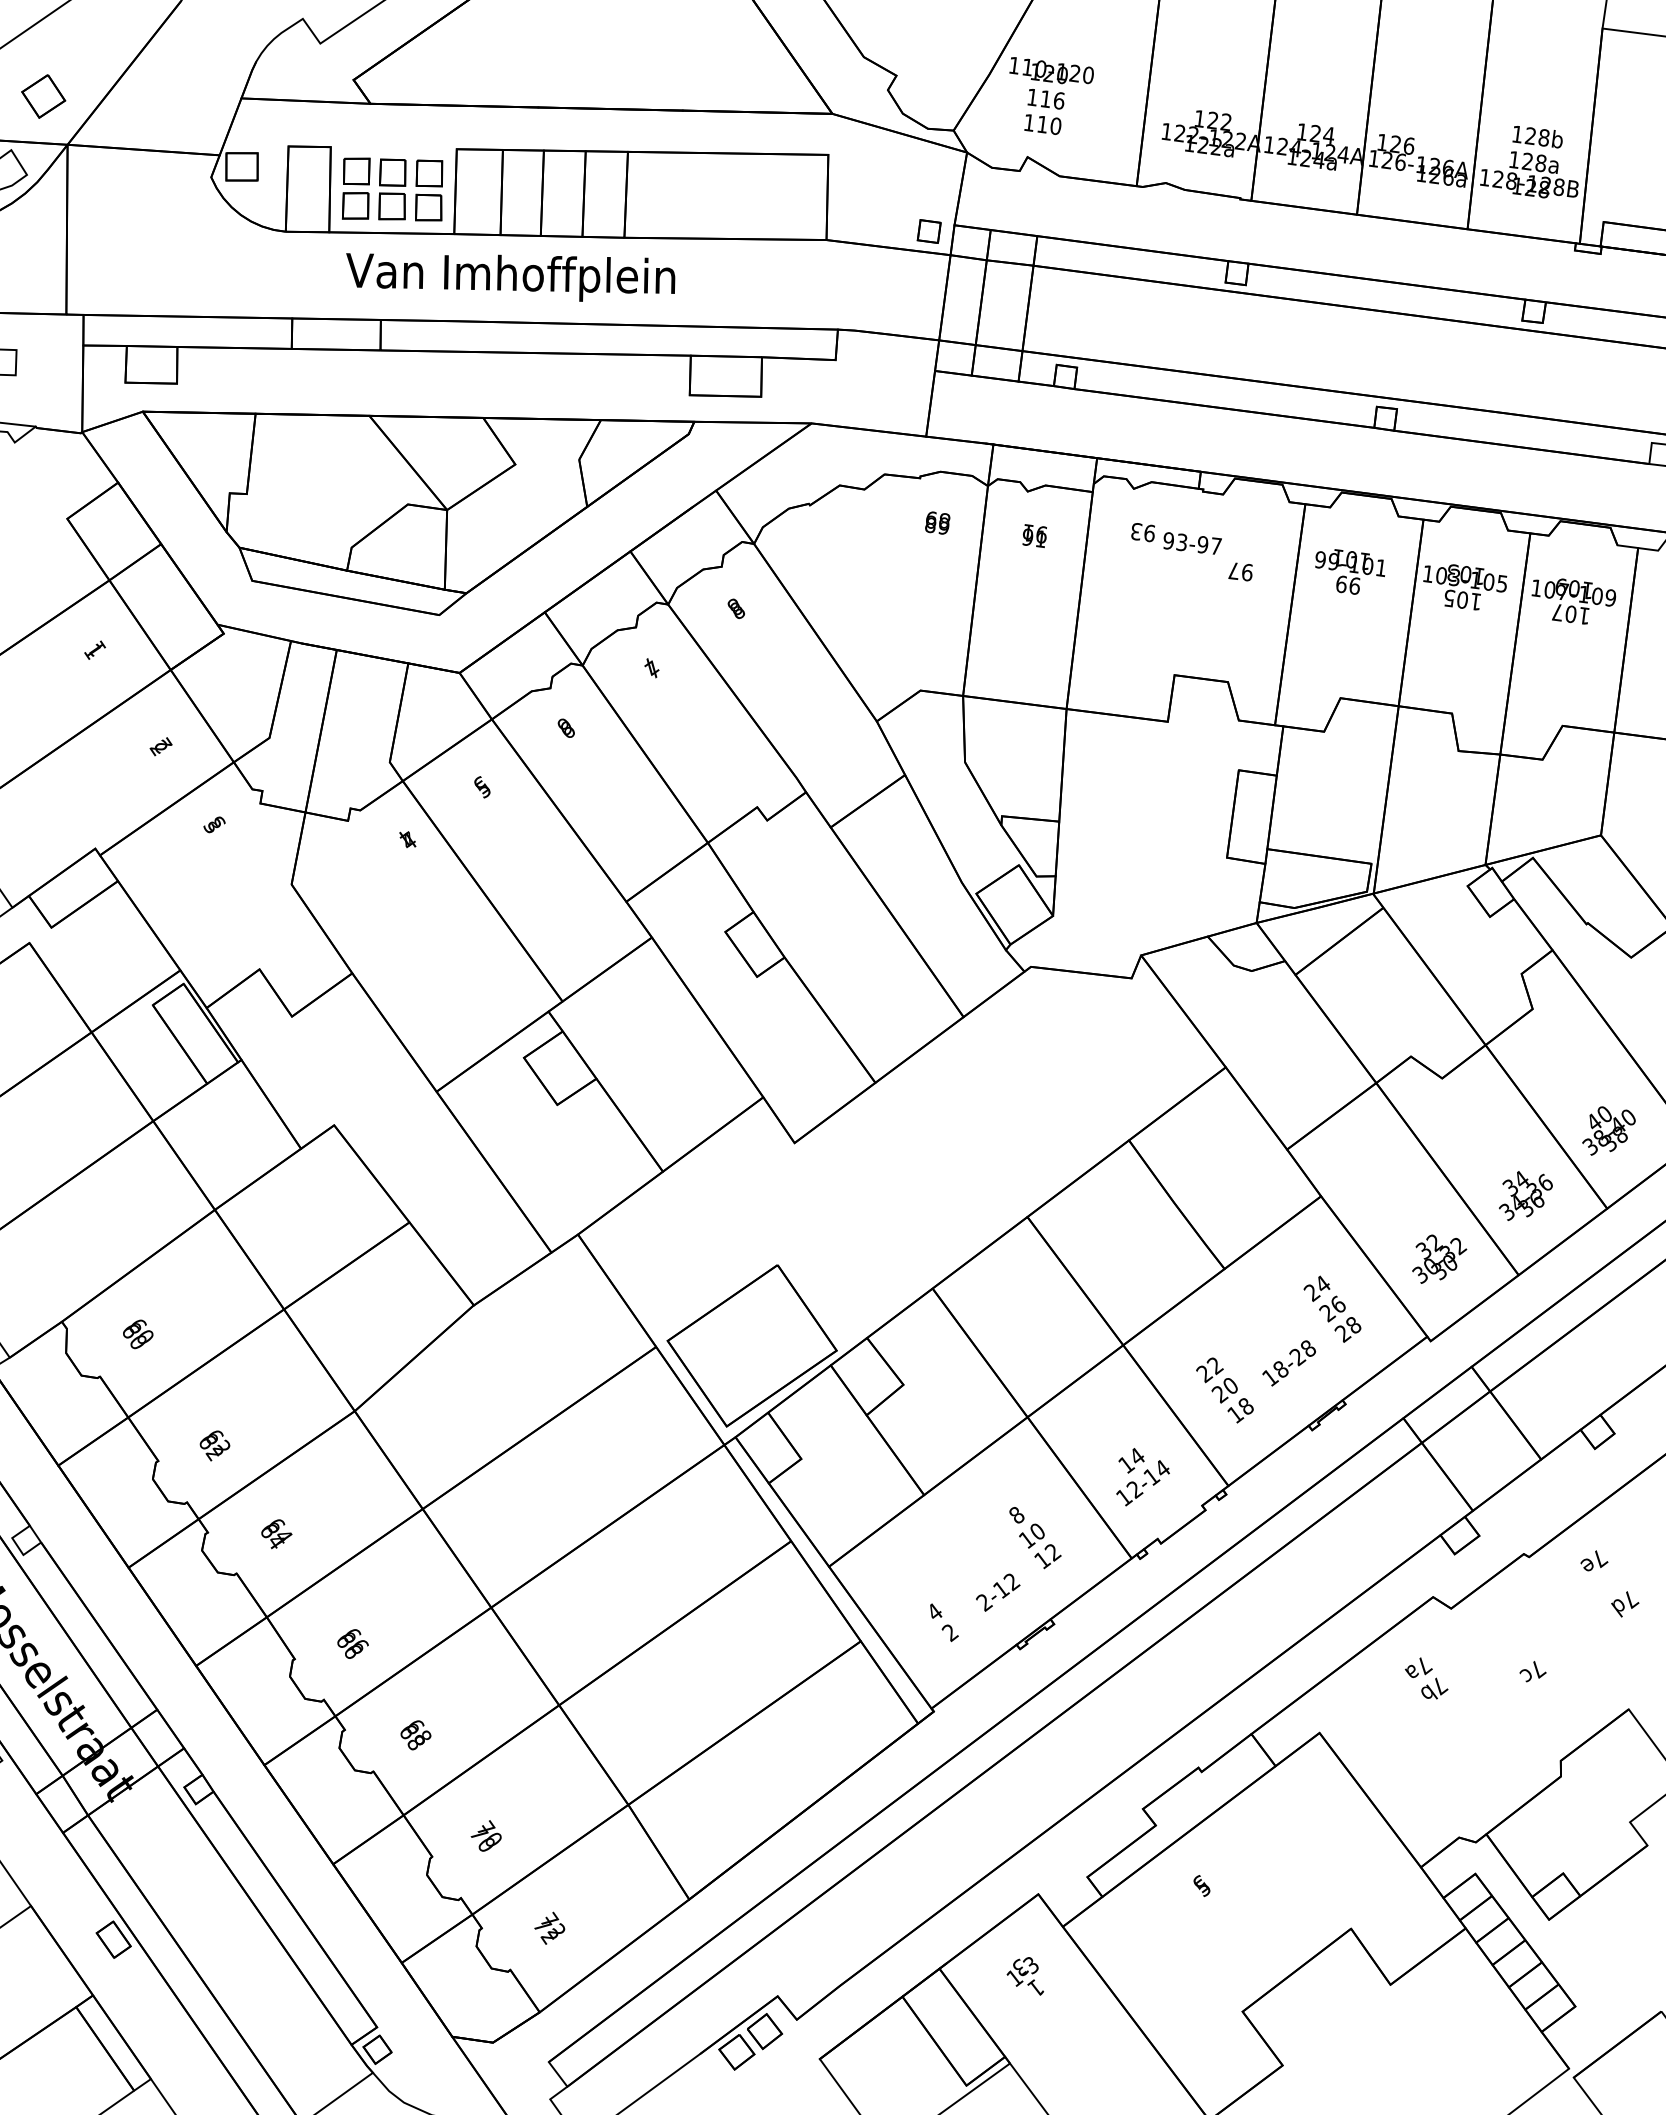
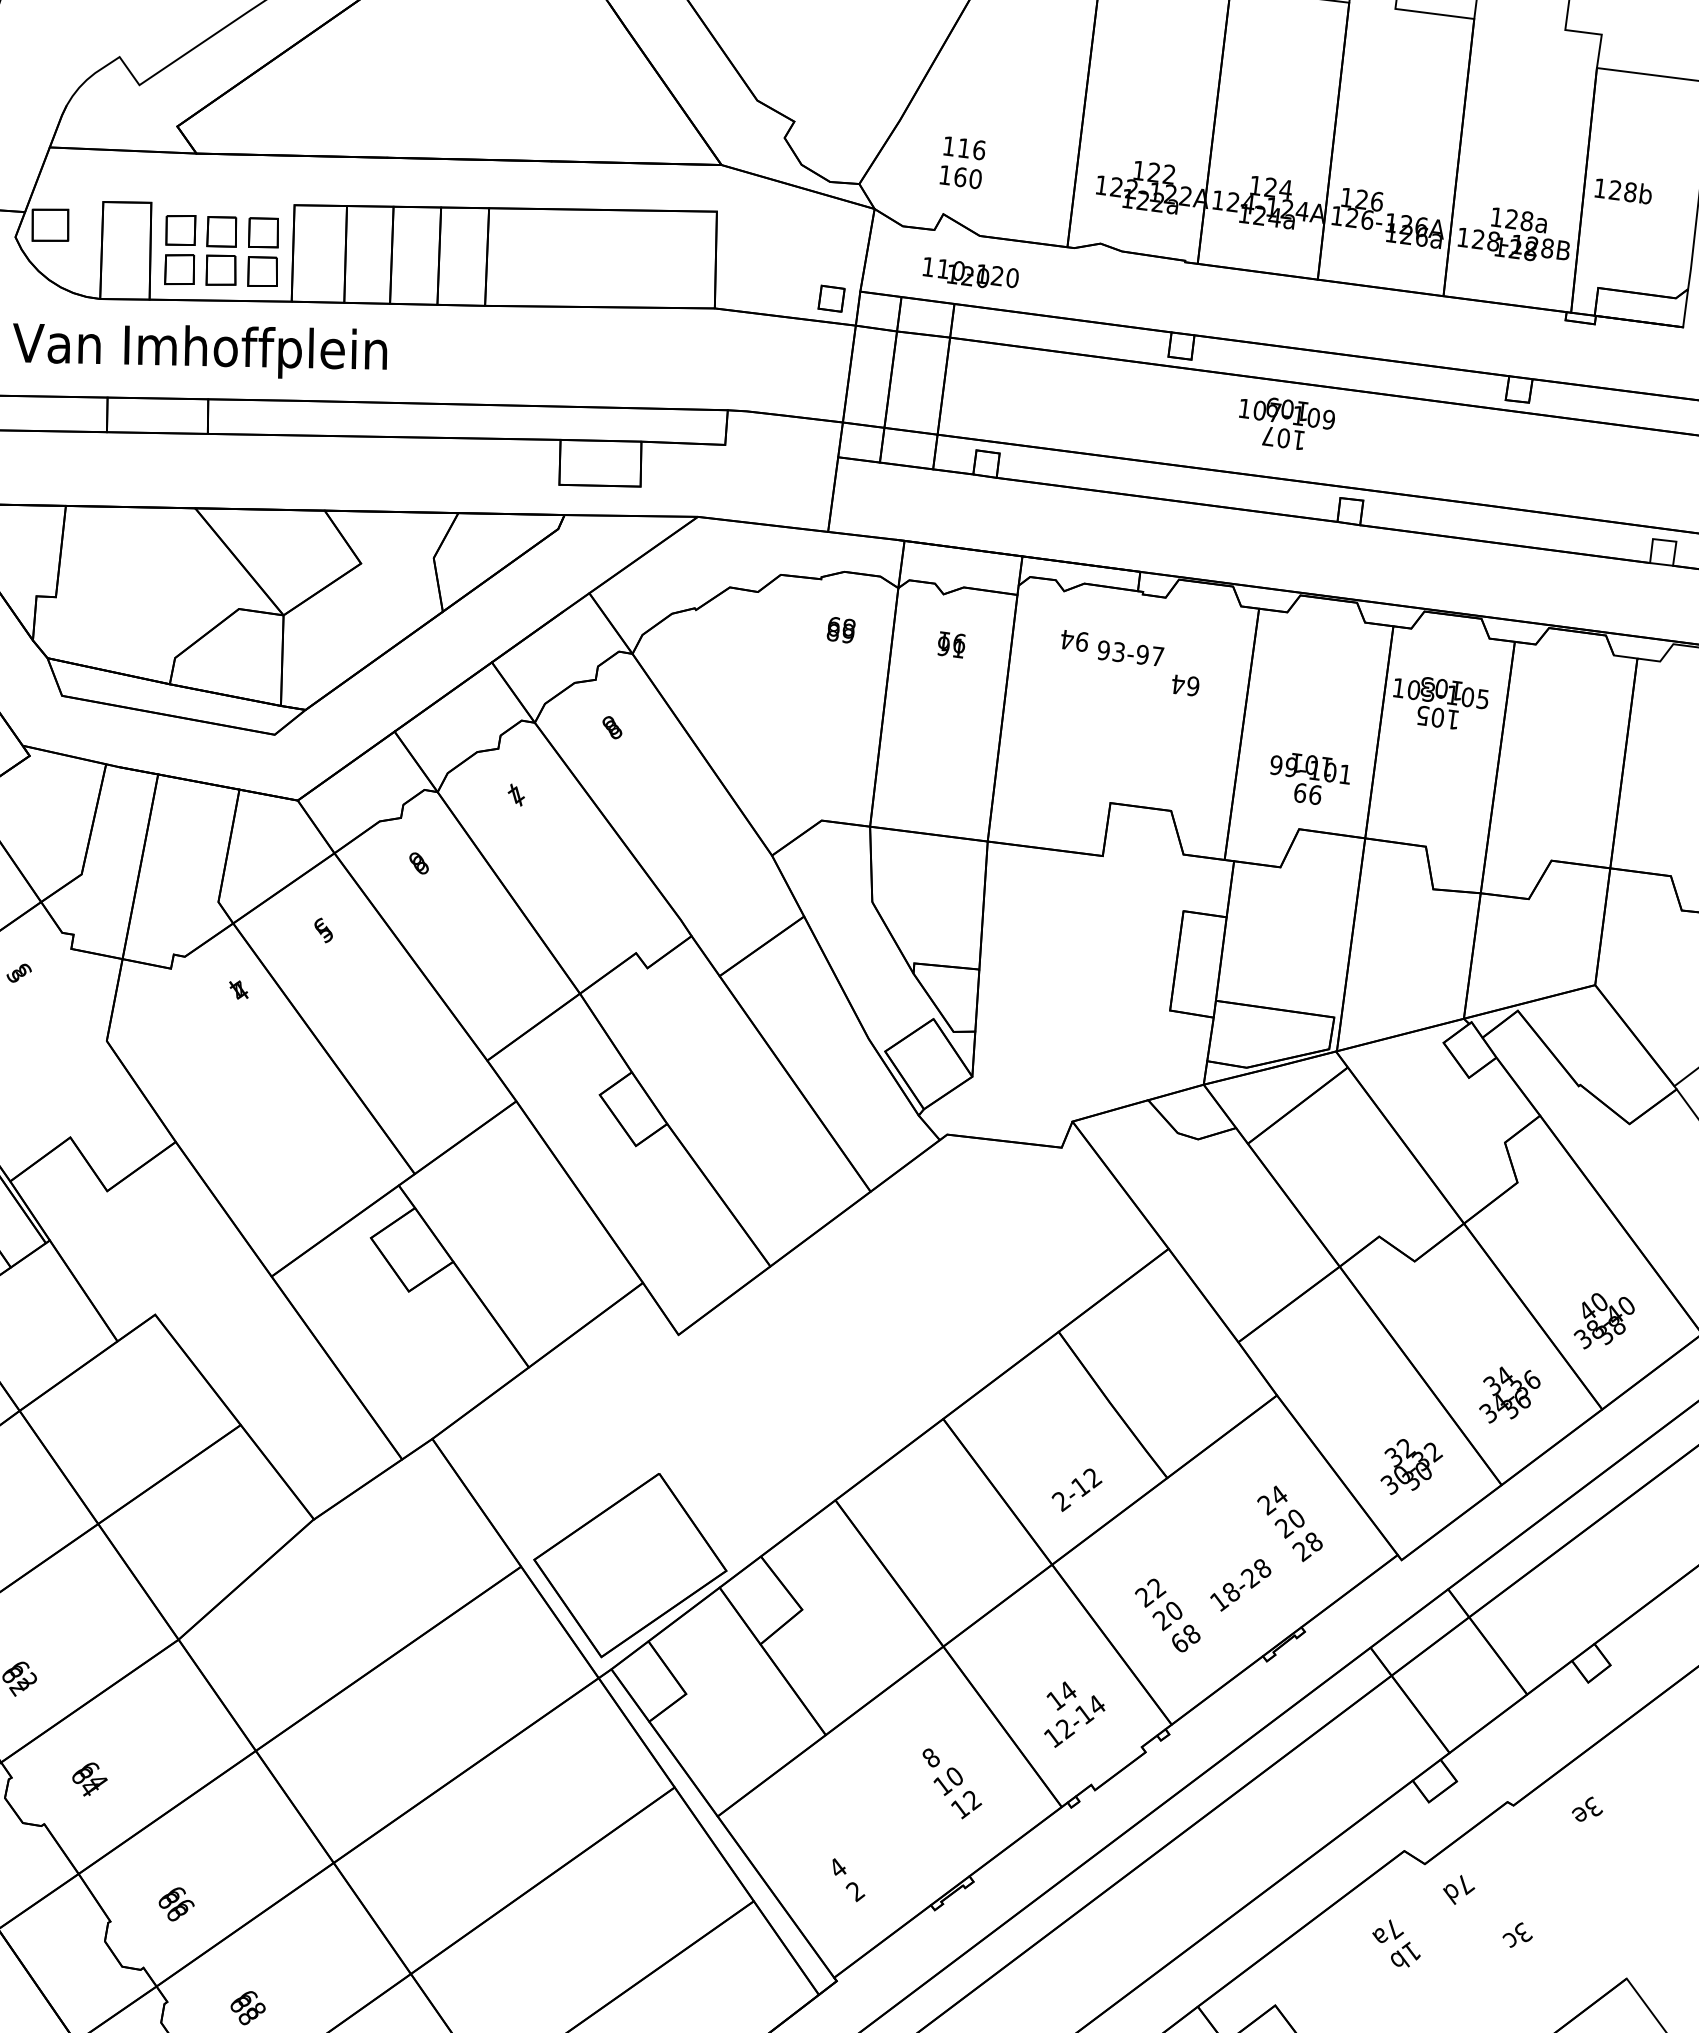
text: (1051, 70) -> (970, 272), moved
text: (1042, 124) -> (960, 177), 110 -> 160
text: (1537, 137) -> (1623, 191), moved
text: (510, 277) -> (199, 351), moved
text: (1136, 531) -> (1067, 639), 93 -> 94
text: (1240, 571) -> (1185, 685), 97 -> 64
text: (1349, 571) -> (1309, 778), moved
text: (1573, 601) -> (1286, 423), moved
text: (1338, 1303) -> (1296, 1517), 26 -> 20
text: (1235, 1414) -> (1179, 1643), 18 -> 68
text: (1600, 1558) -> (1594, 1807), 7e -> 3e
text: (998, 1592) -> (1077, 1489), moved
text: (1625, 1604) -> (1459, 1890), moved
text: (1538, 1668) -> (1524, 1932), 7c -> 3c
text: (1439, 1685) -> (1411, 1951), 7b -> 1b

